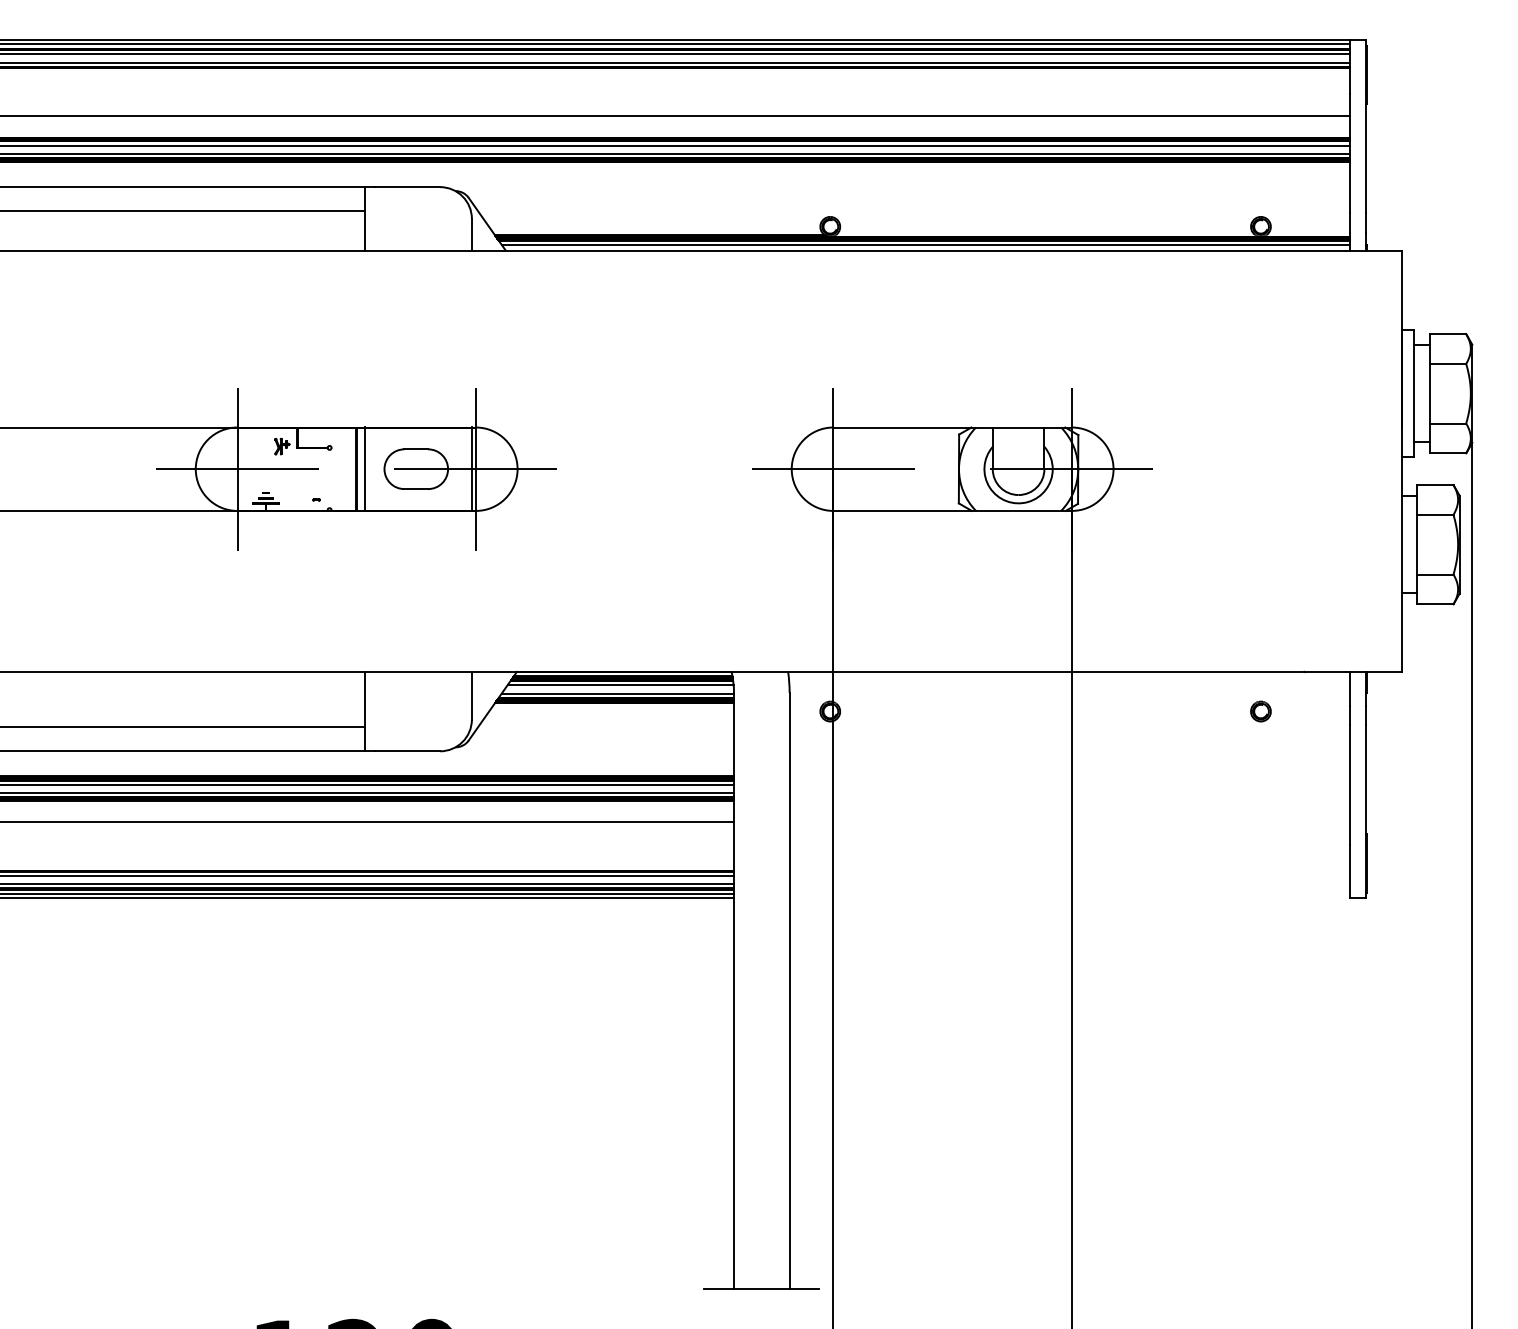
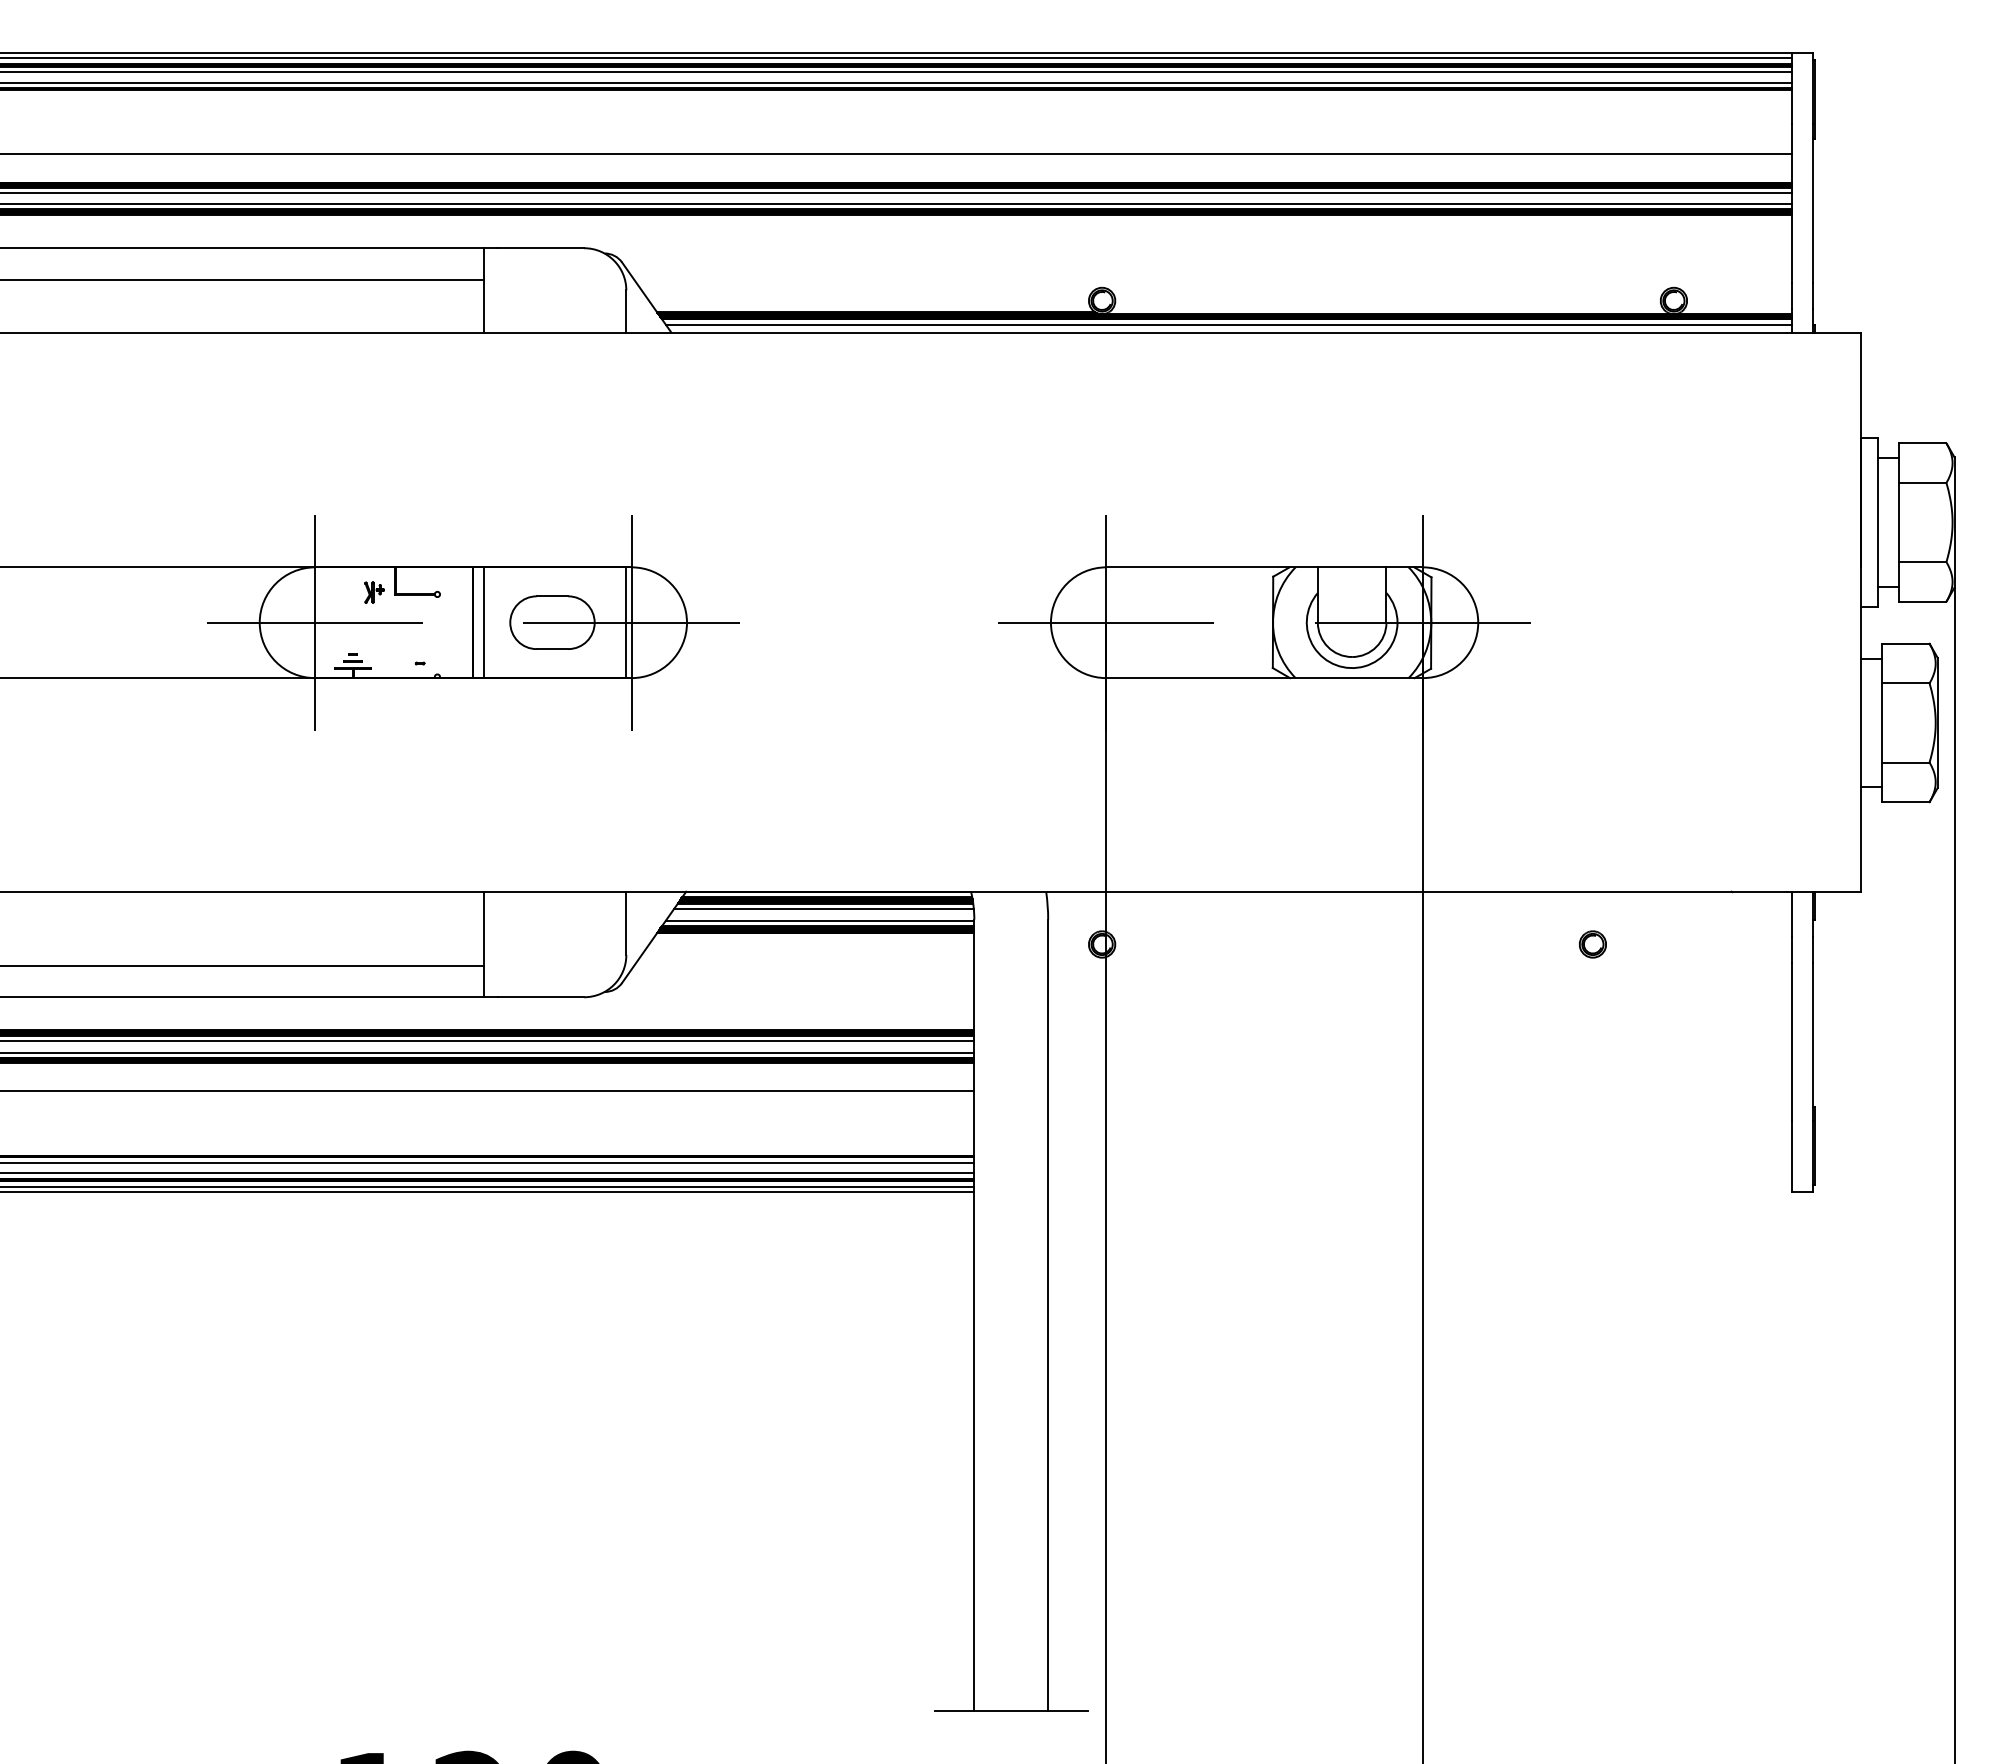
part: (1260, 711) -> (1592, 944), moved

